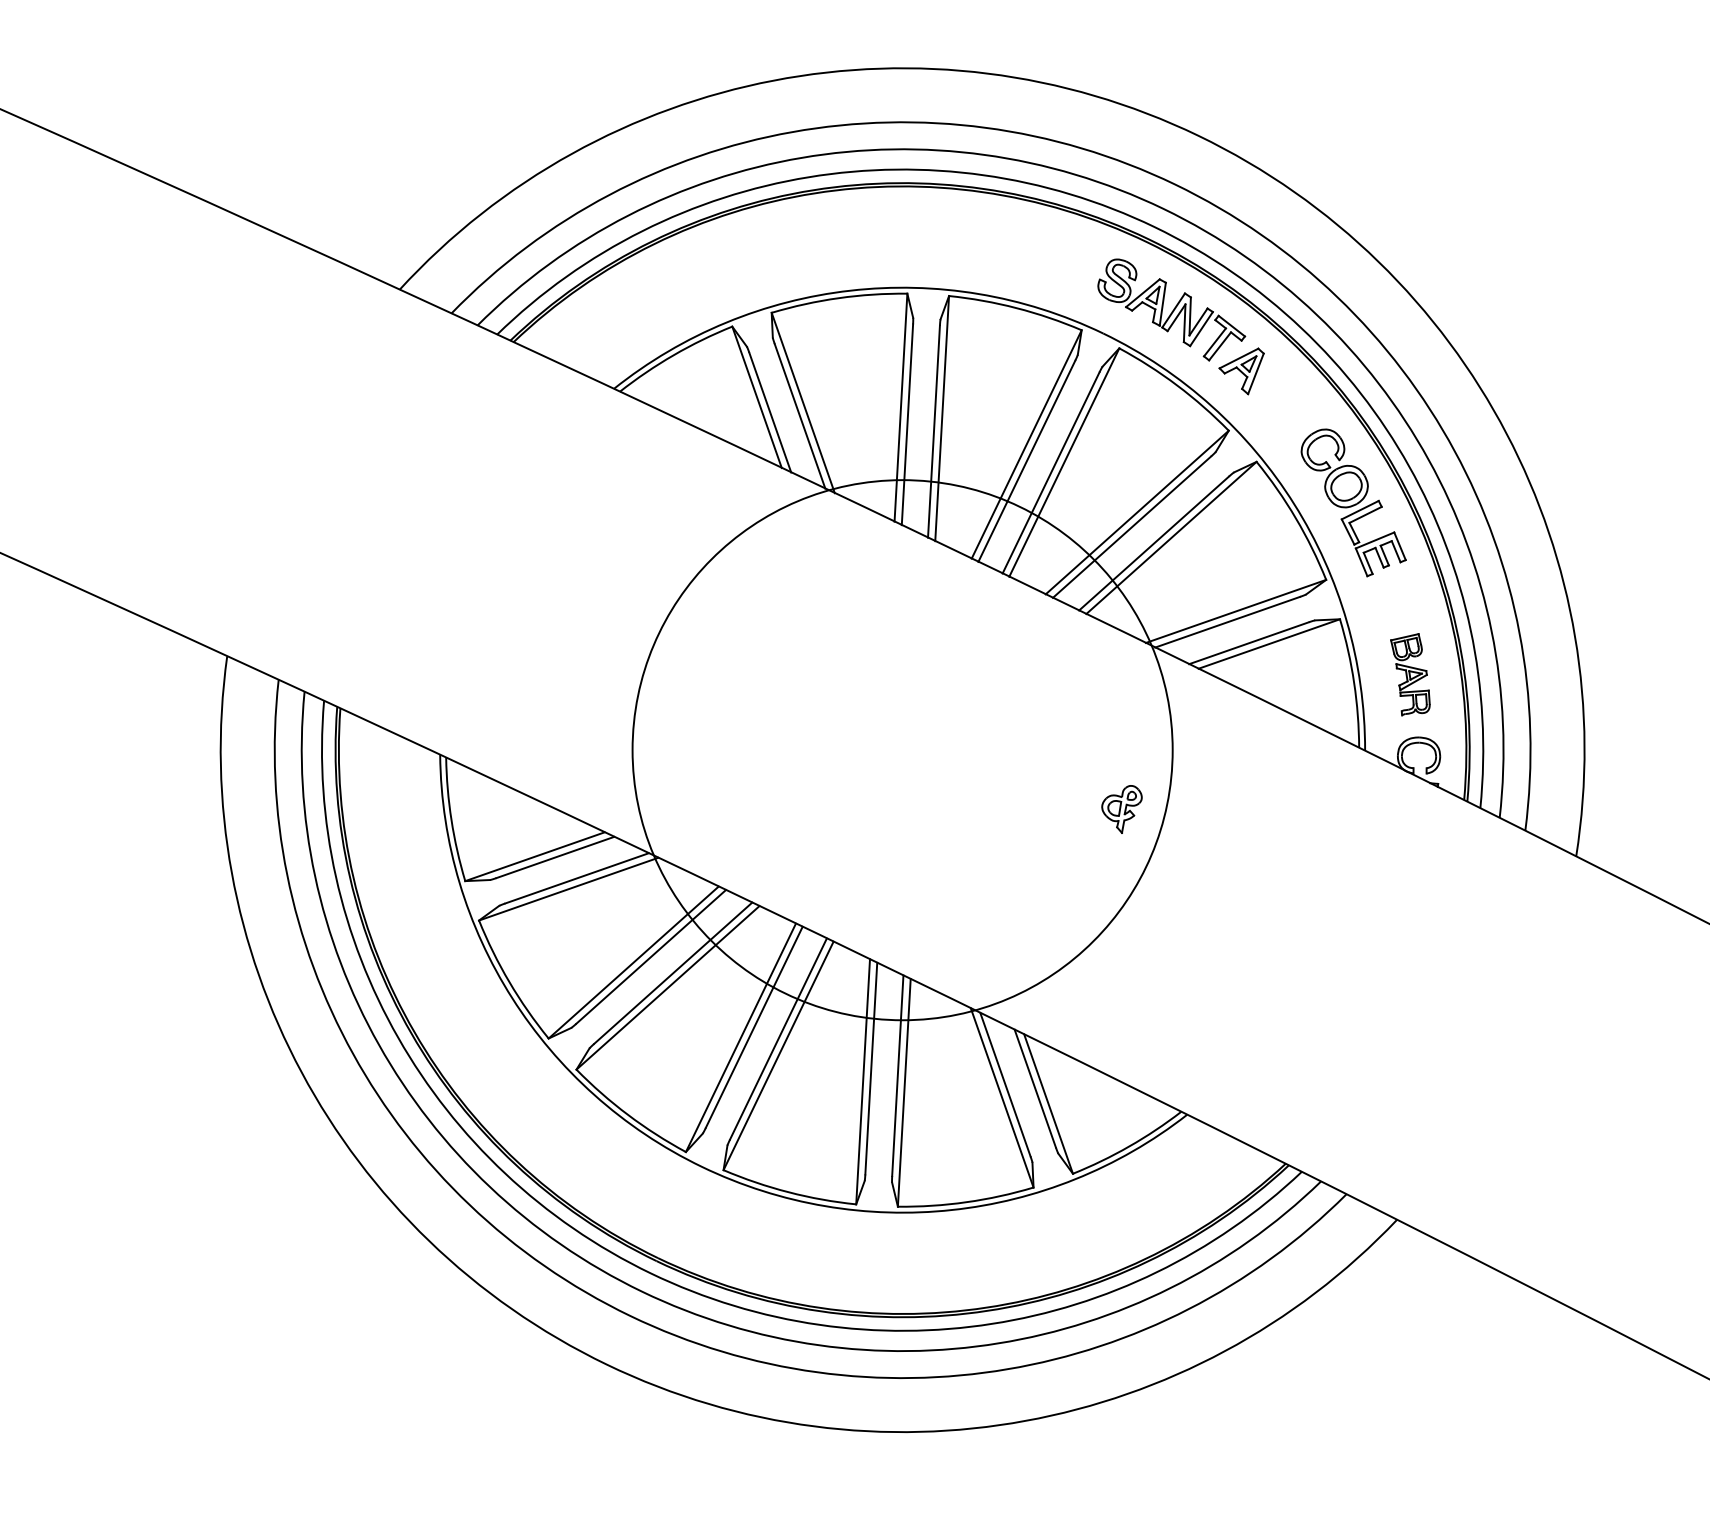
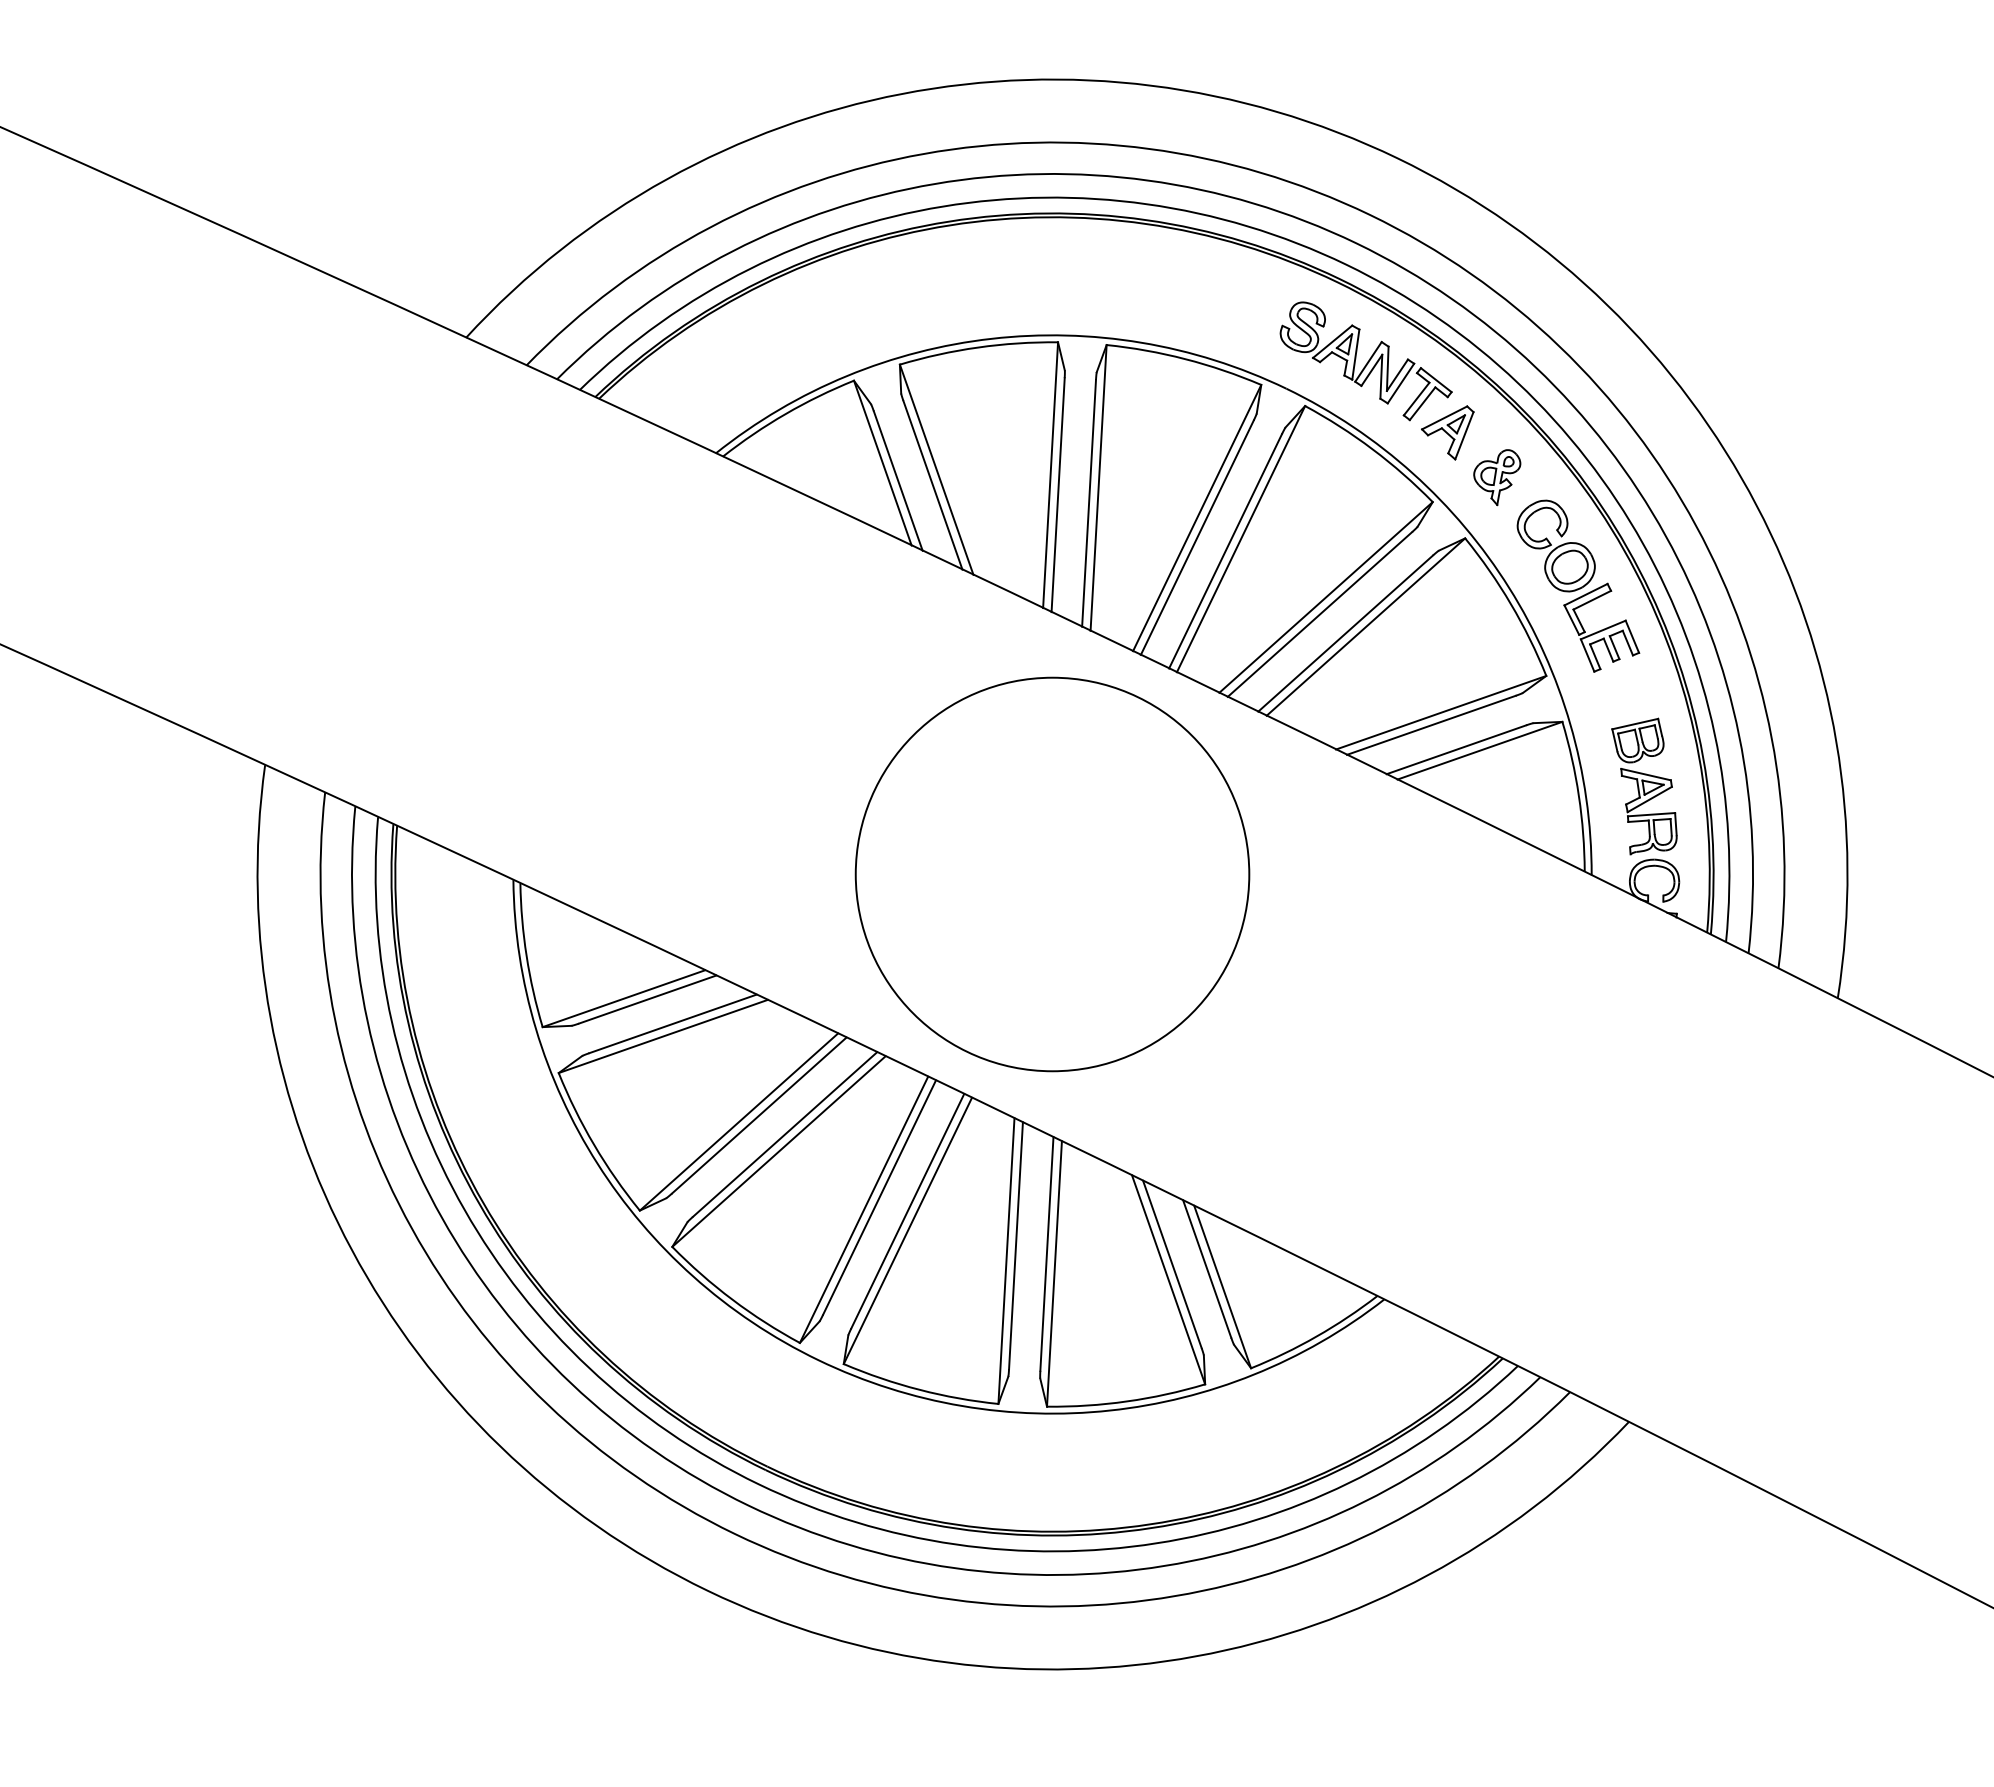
part: (1410, 674) -> (1644, 786), size x1.43
circle: (902, 750) -> (1052, 874), size x0.62
part: (1122, 809) -> (1497, 477), moved

